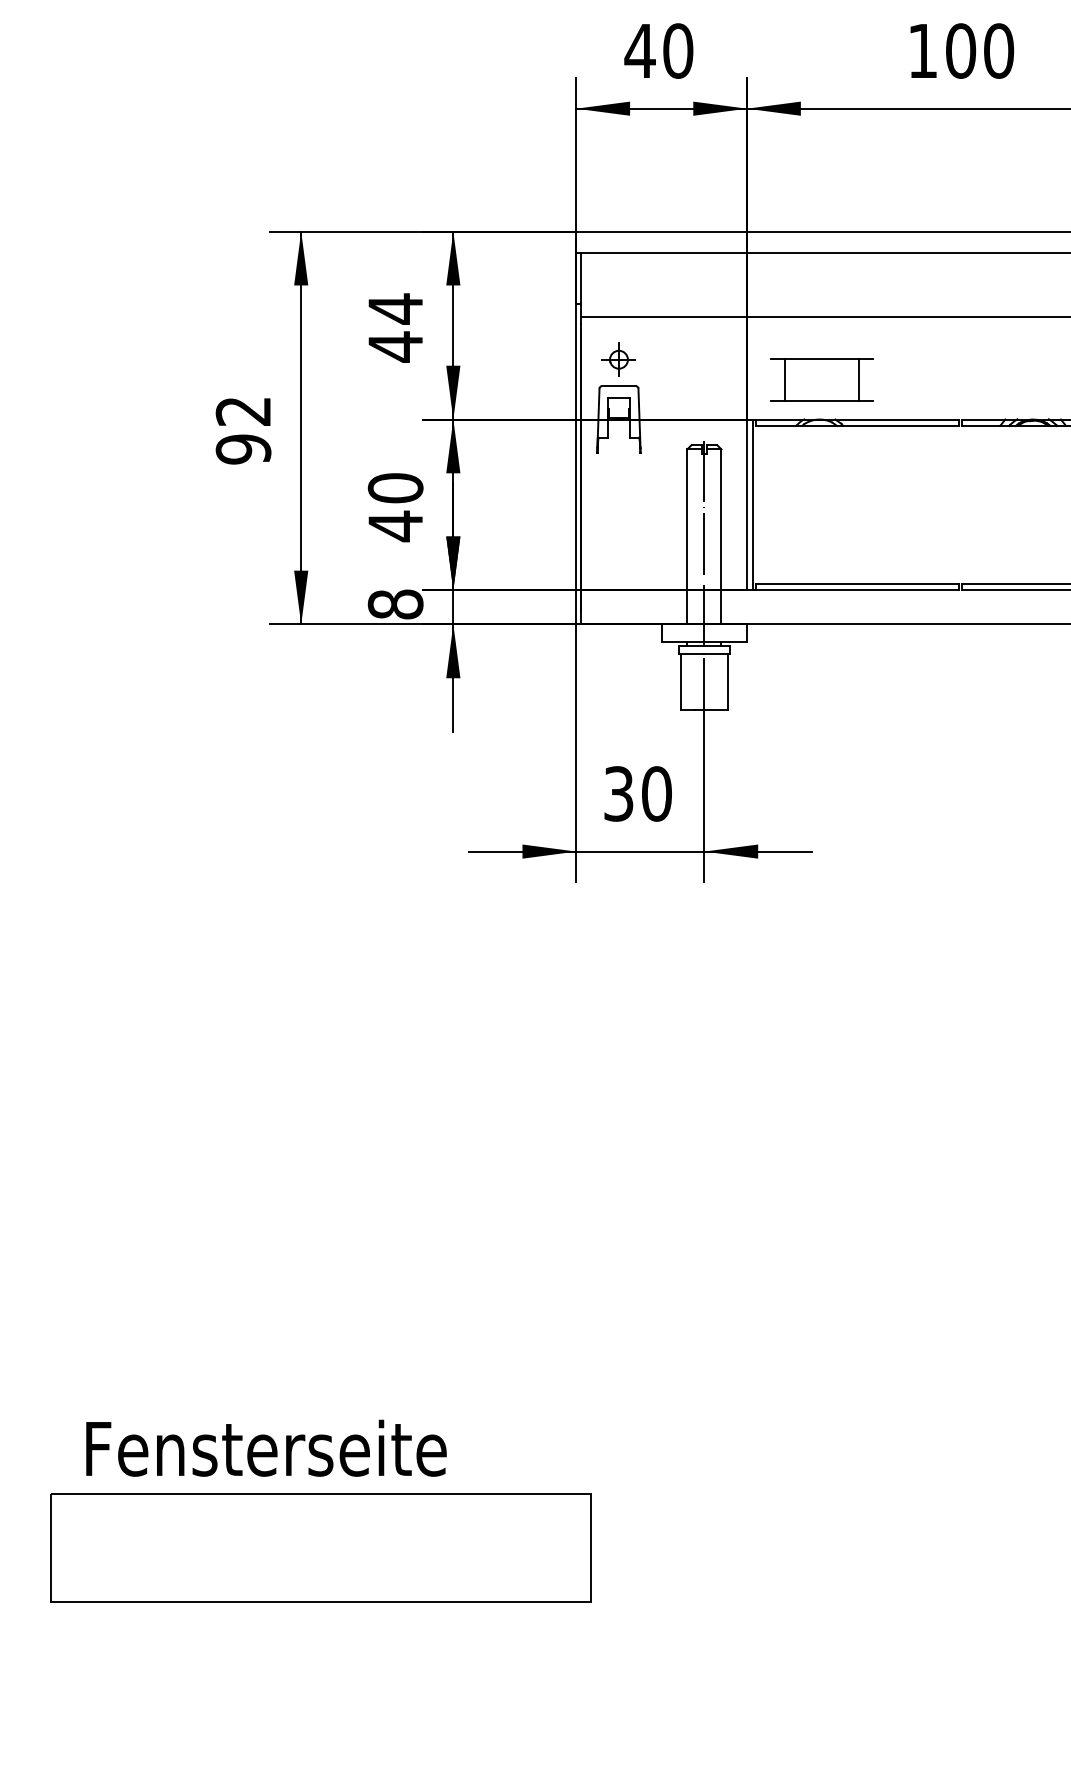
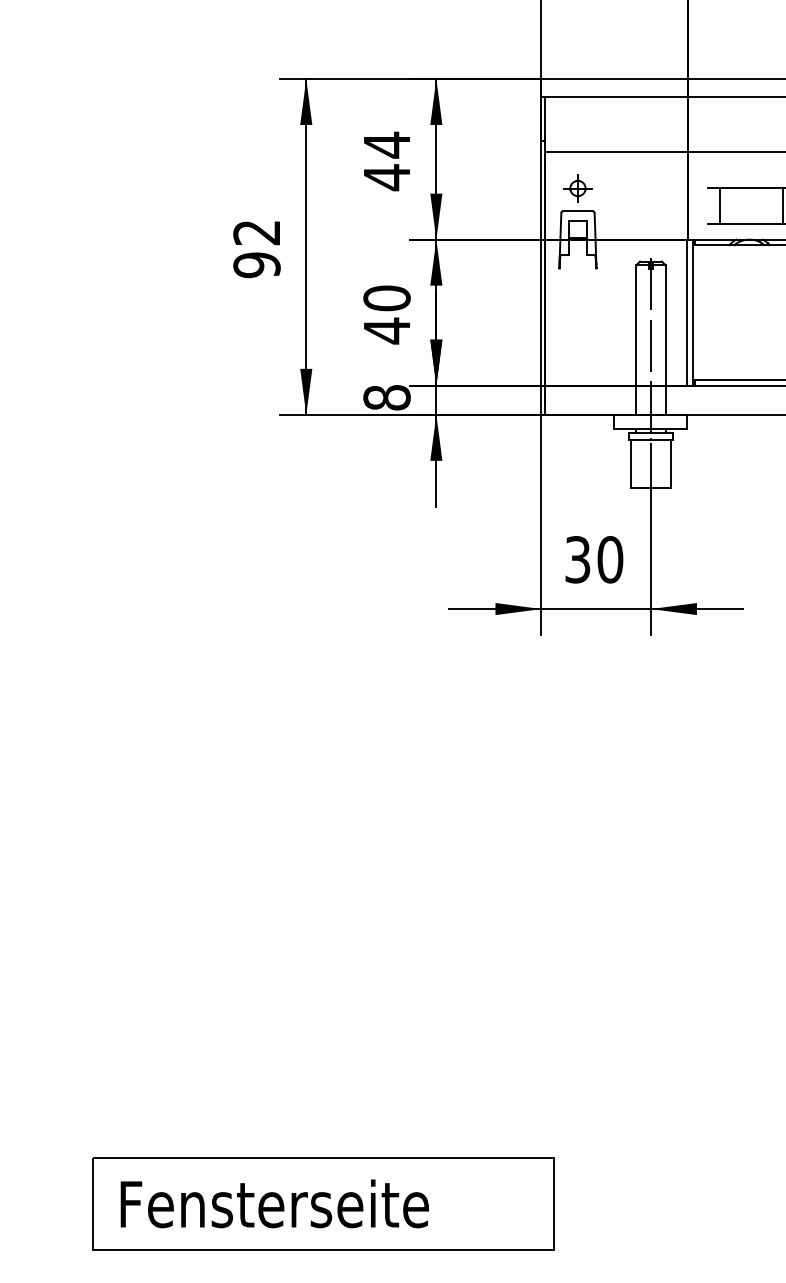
text: (266, 1447) -> (274, 1203), moved

